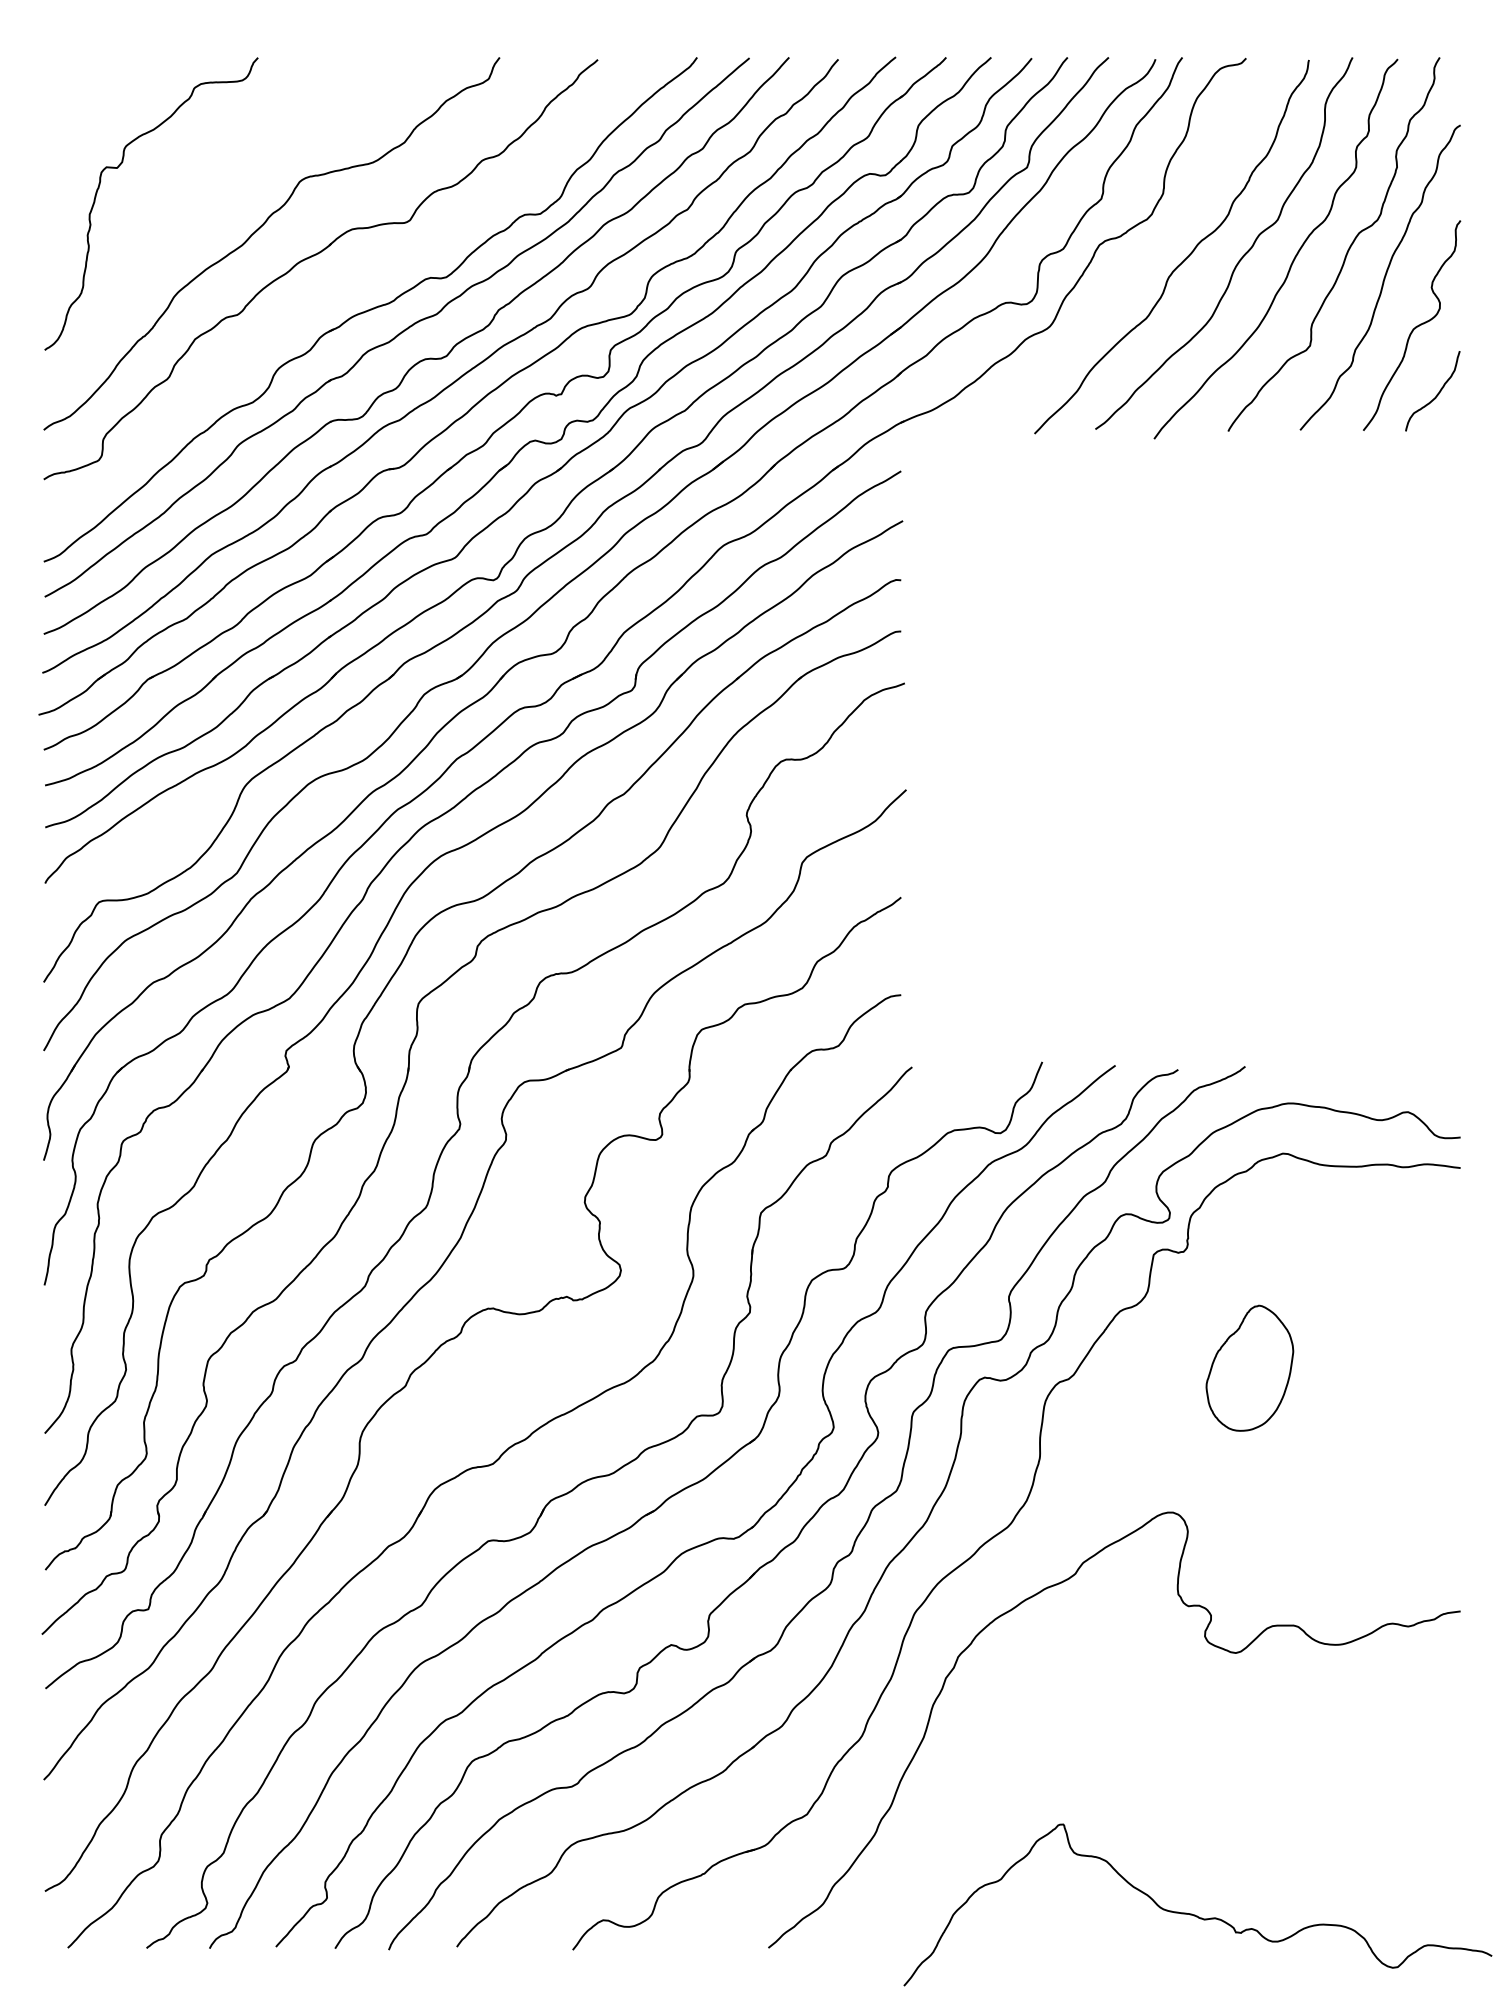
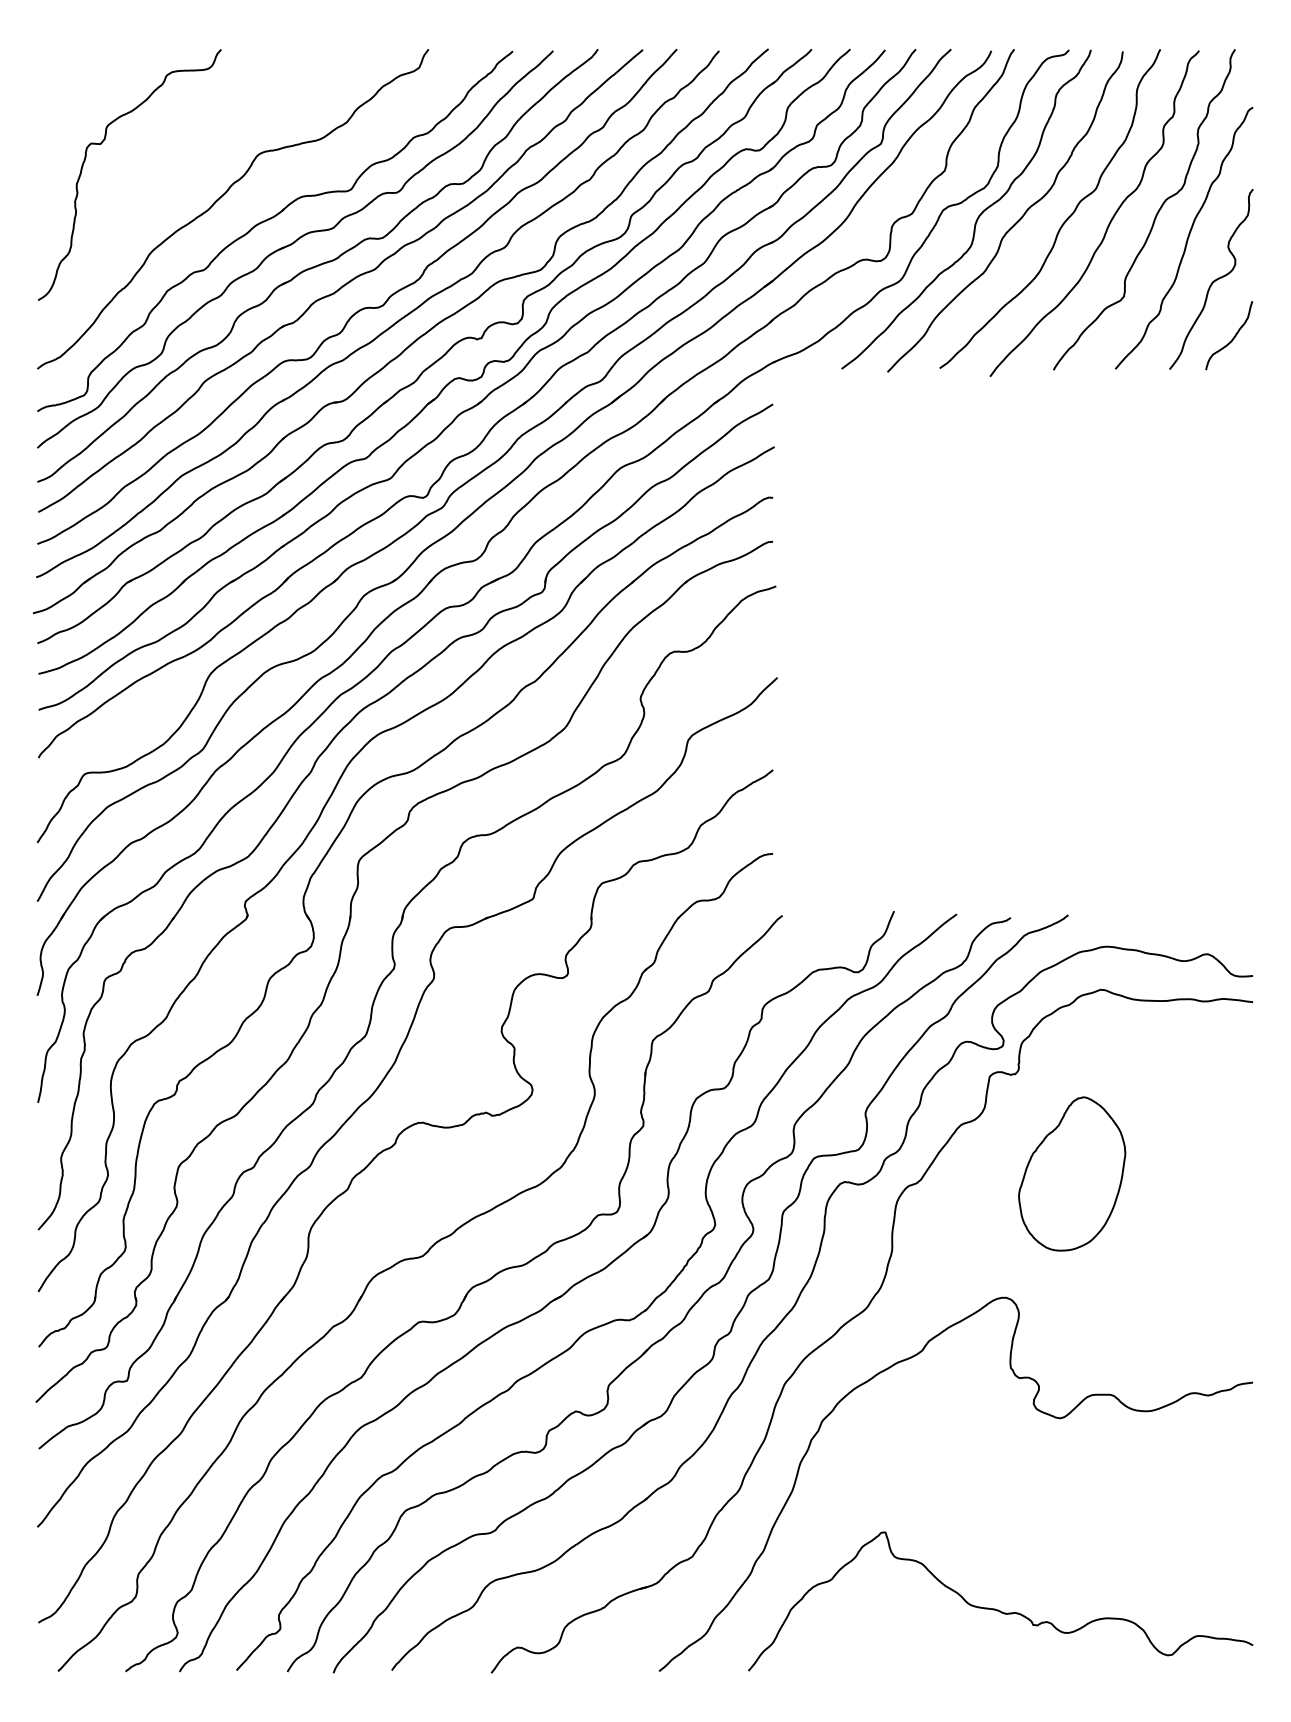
curve: (1140, 251) -> (978, 215), added
part: (344, 290) -> (295, 249), added
part: (1250, 1367) -> (1072, 1173), size x1.43
curve: (1195, 1914) -> (998, 1609), moved

